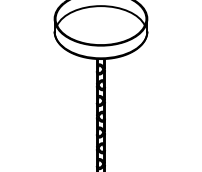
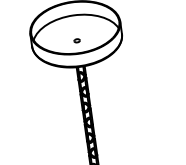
part: (100, 31) -> (76, 40), added

